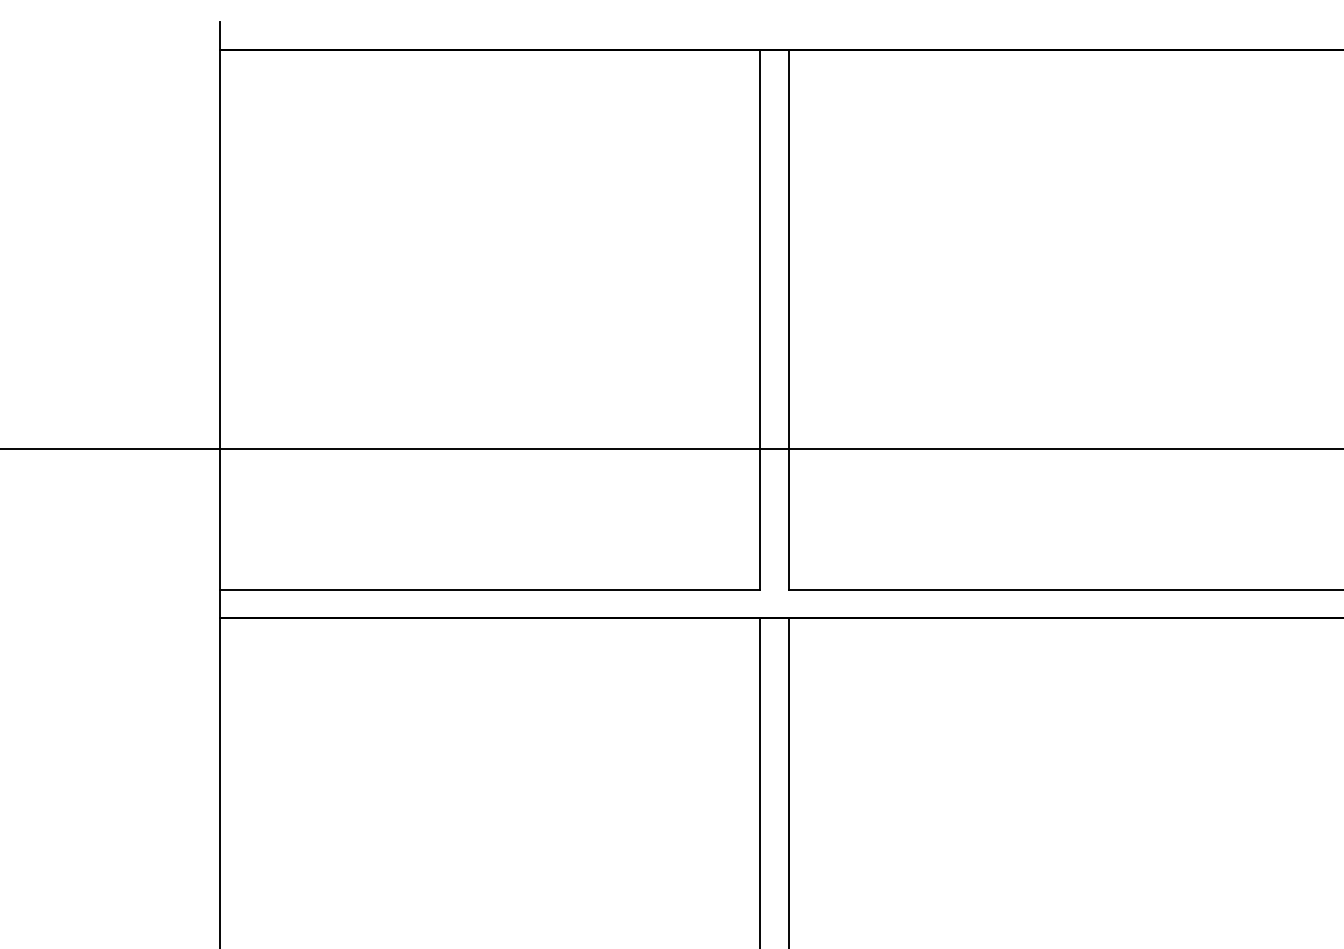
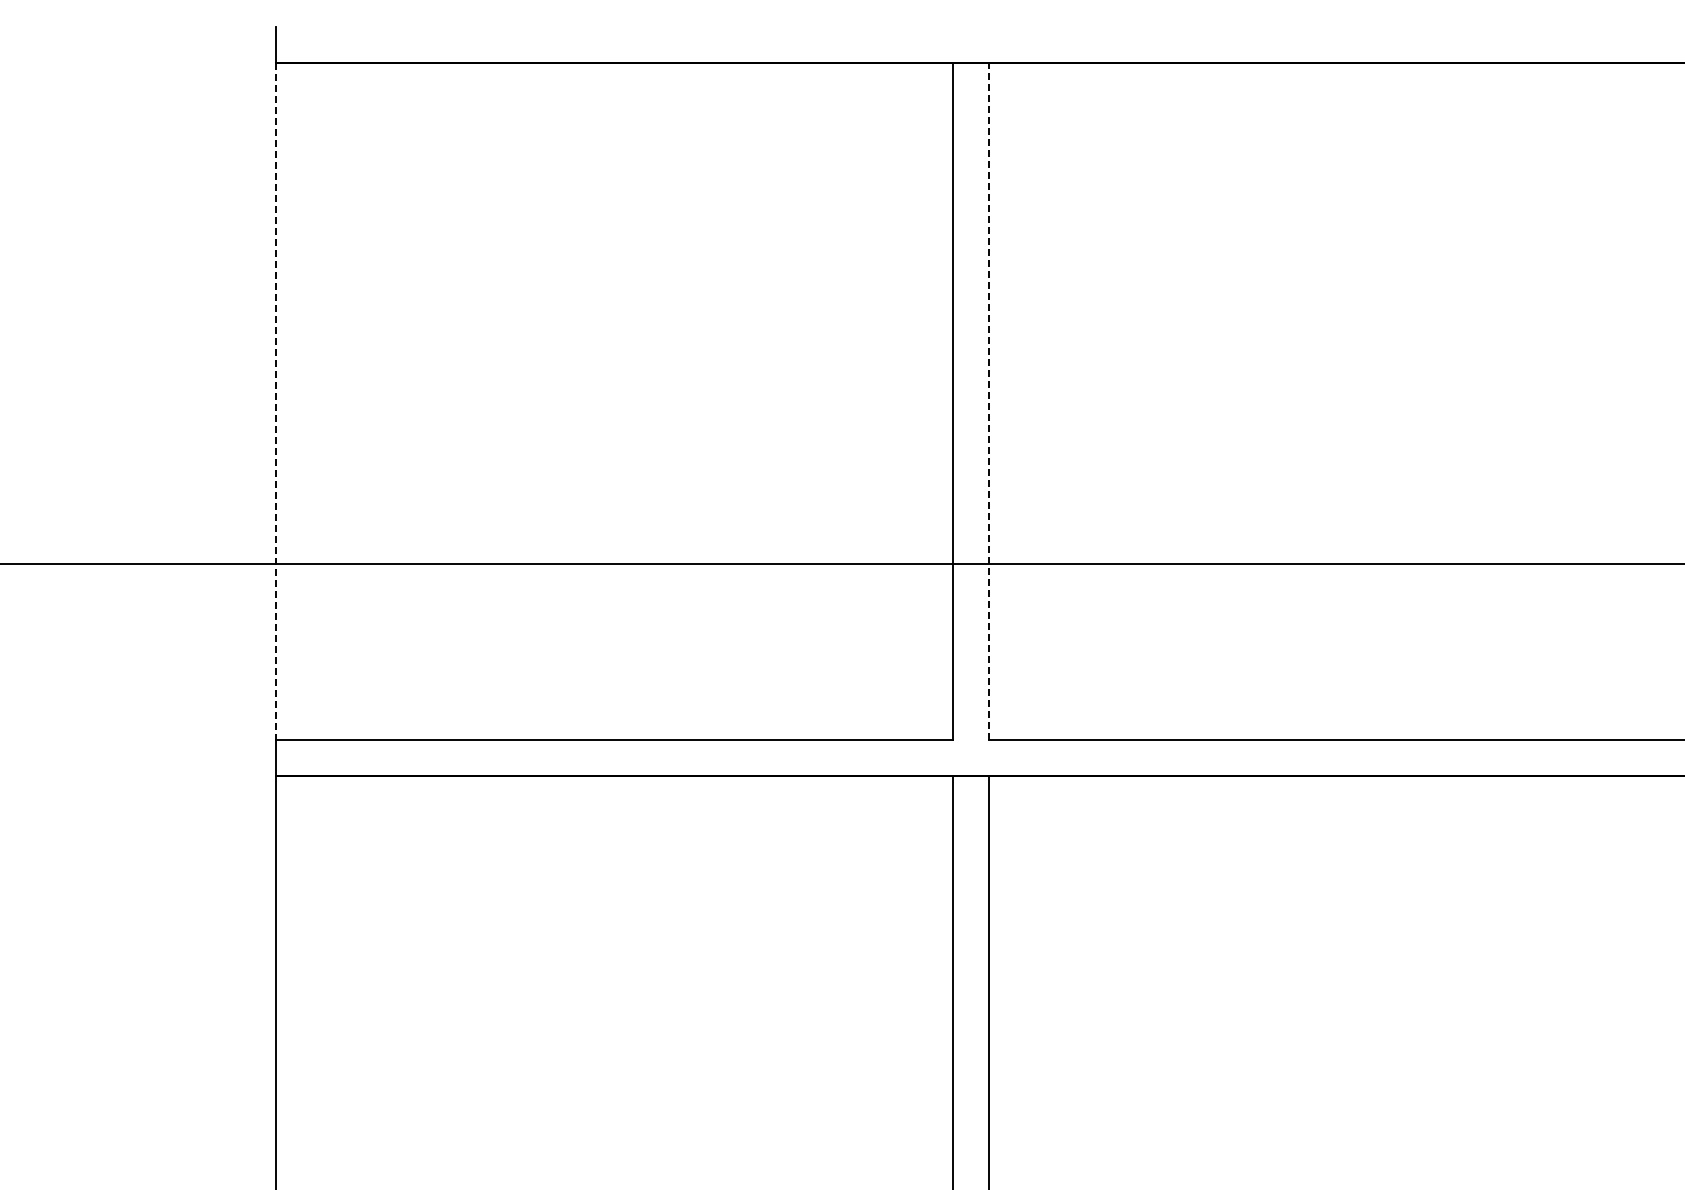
line: (220, 320) -> (276, 401), solid -> dashed
line: (788, 320) -> (988, 401), solid -> dashed

